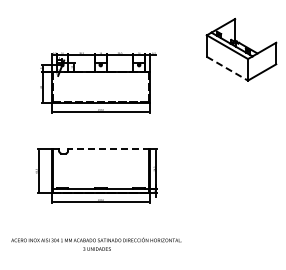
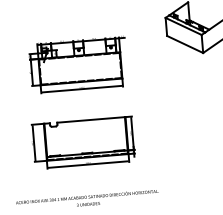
line: (227, 68) -> (185, 44), dashed -> solid
line: (108, 149) -> (91, 120), dashed -> solid

